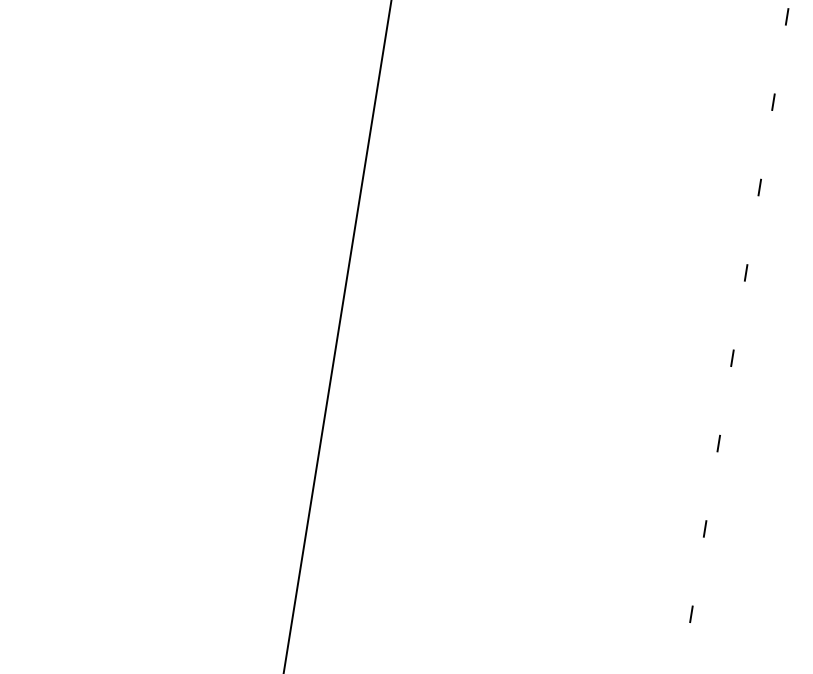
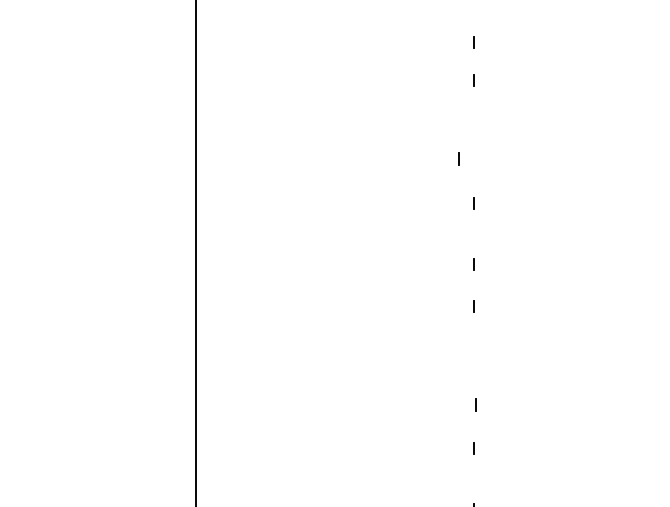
line: (772, 102) -> (473, 42), moved
line: (744, 272) -> (458, 158), moved
line: (703, 528) -> (473, 306), moved
line: (690, 613) -> (475, 404), moved

